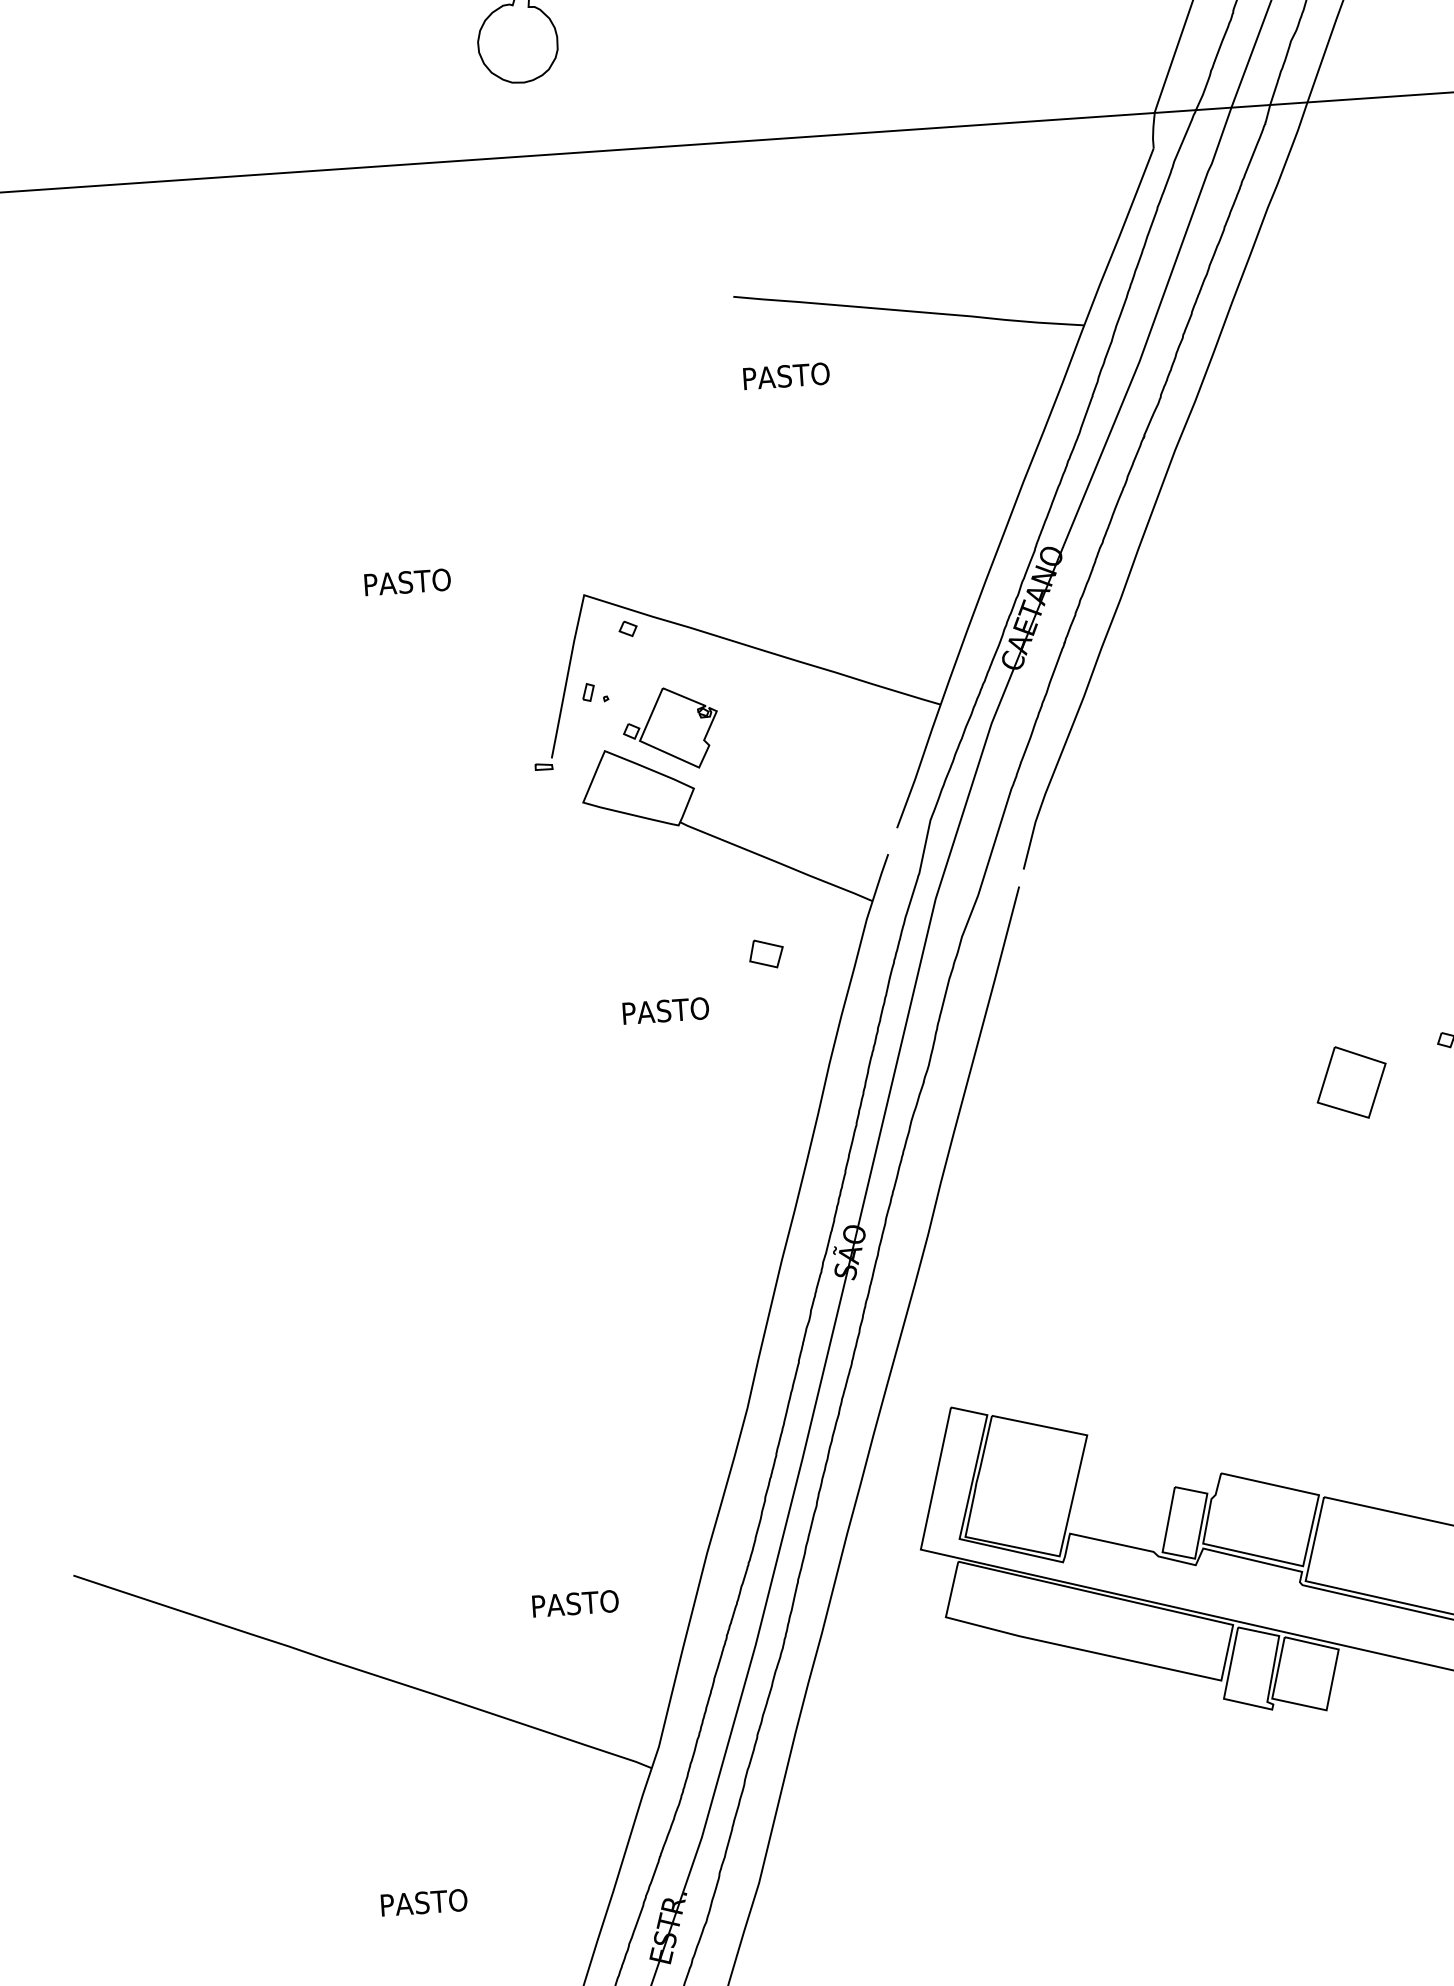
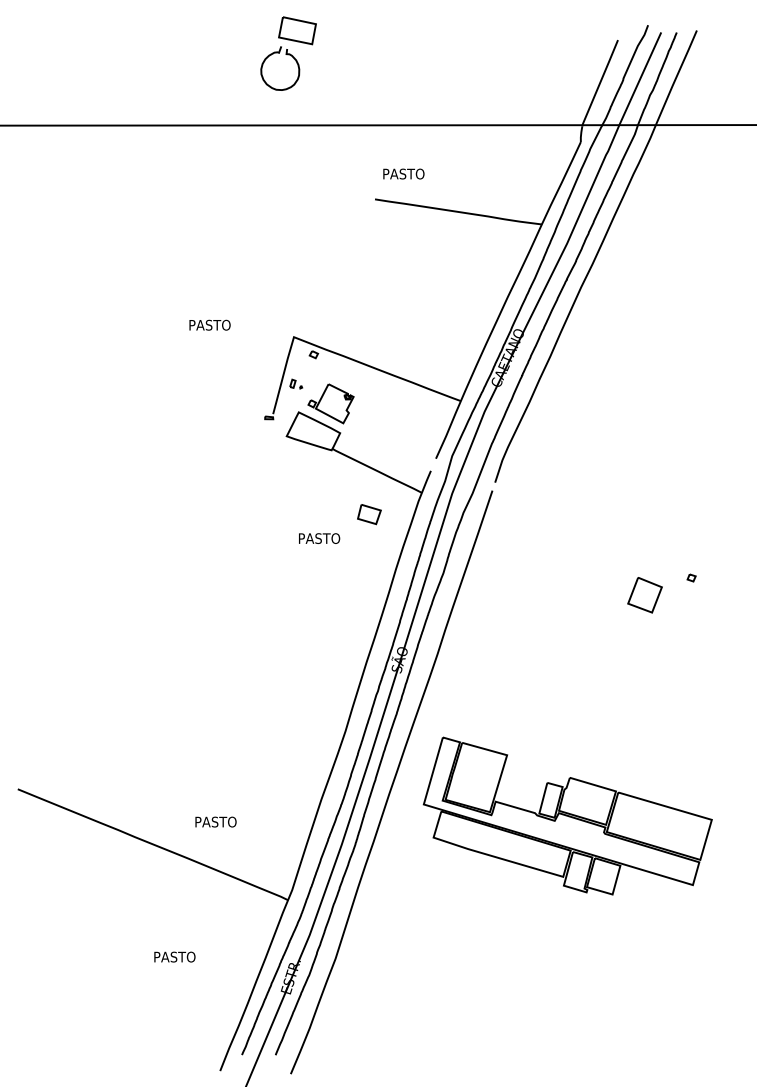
text: (785, 375) -> (403, 173), moved
part: (766, 953) -> (369, 514), size x1.43
text: (574, 1602) -> (215, 821), moved

